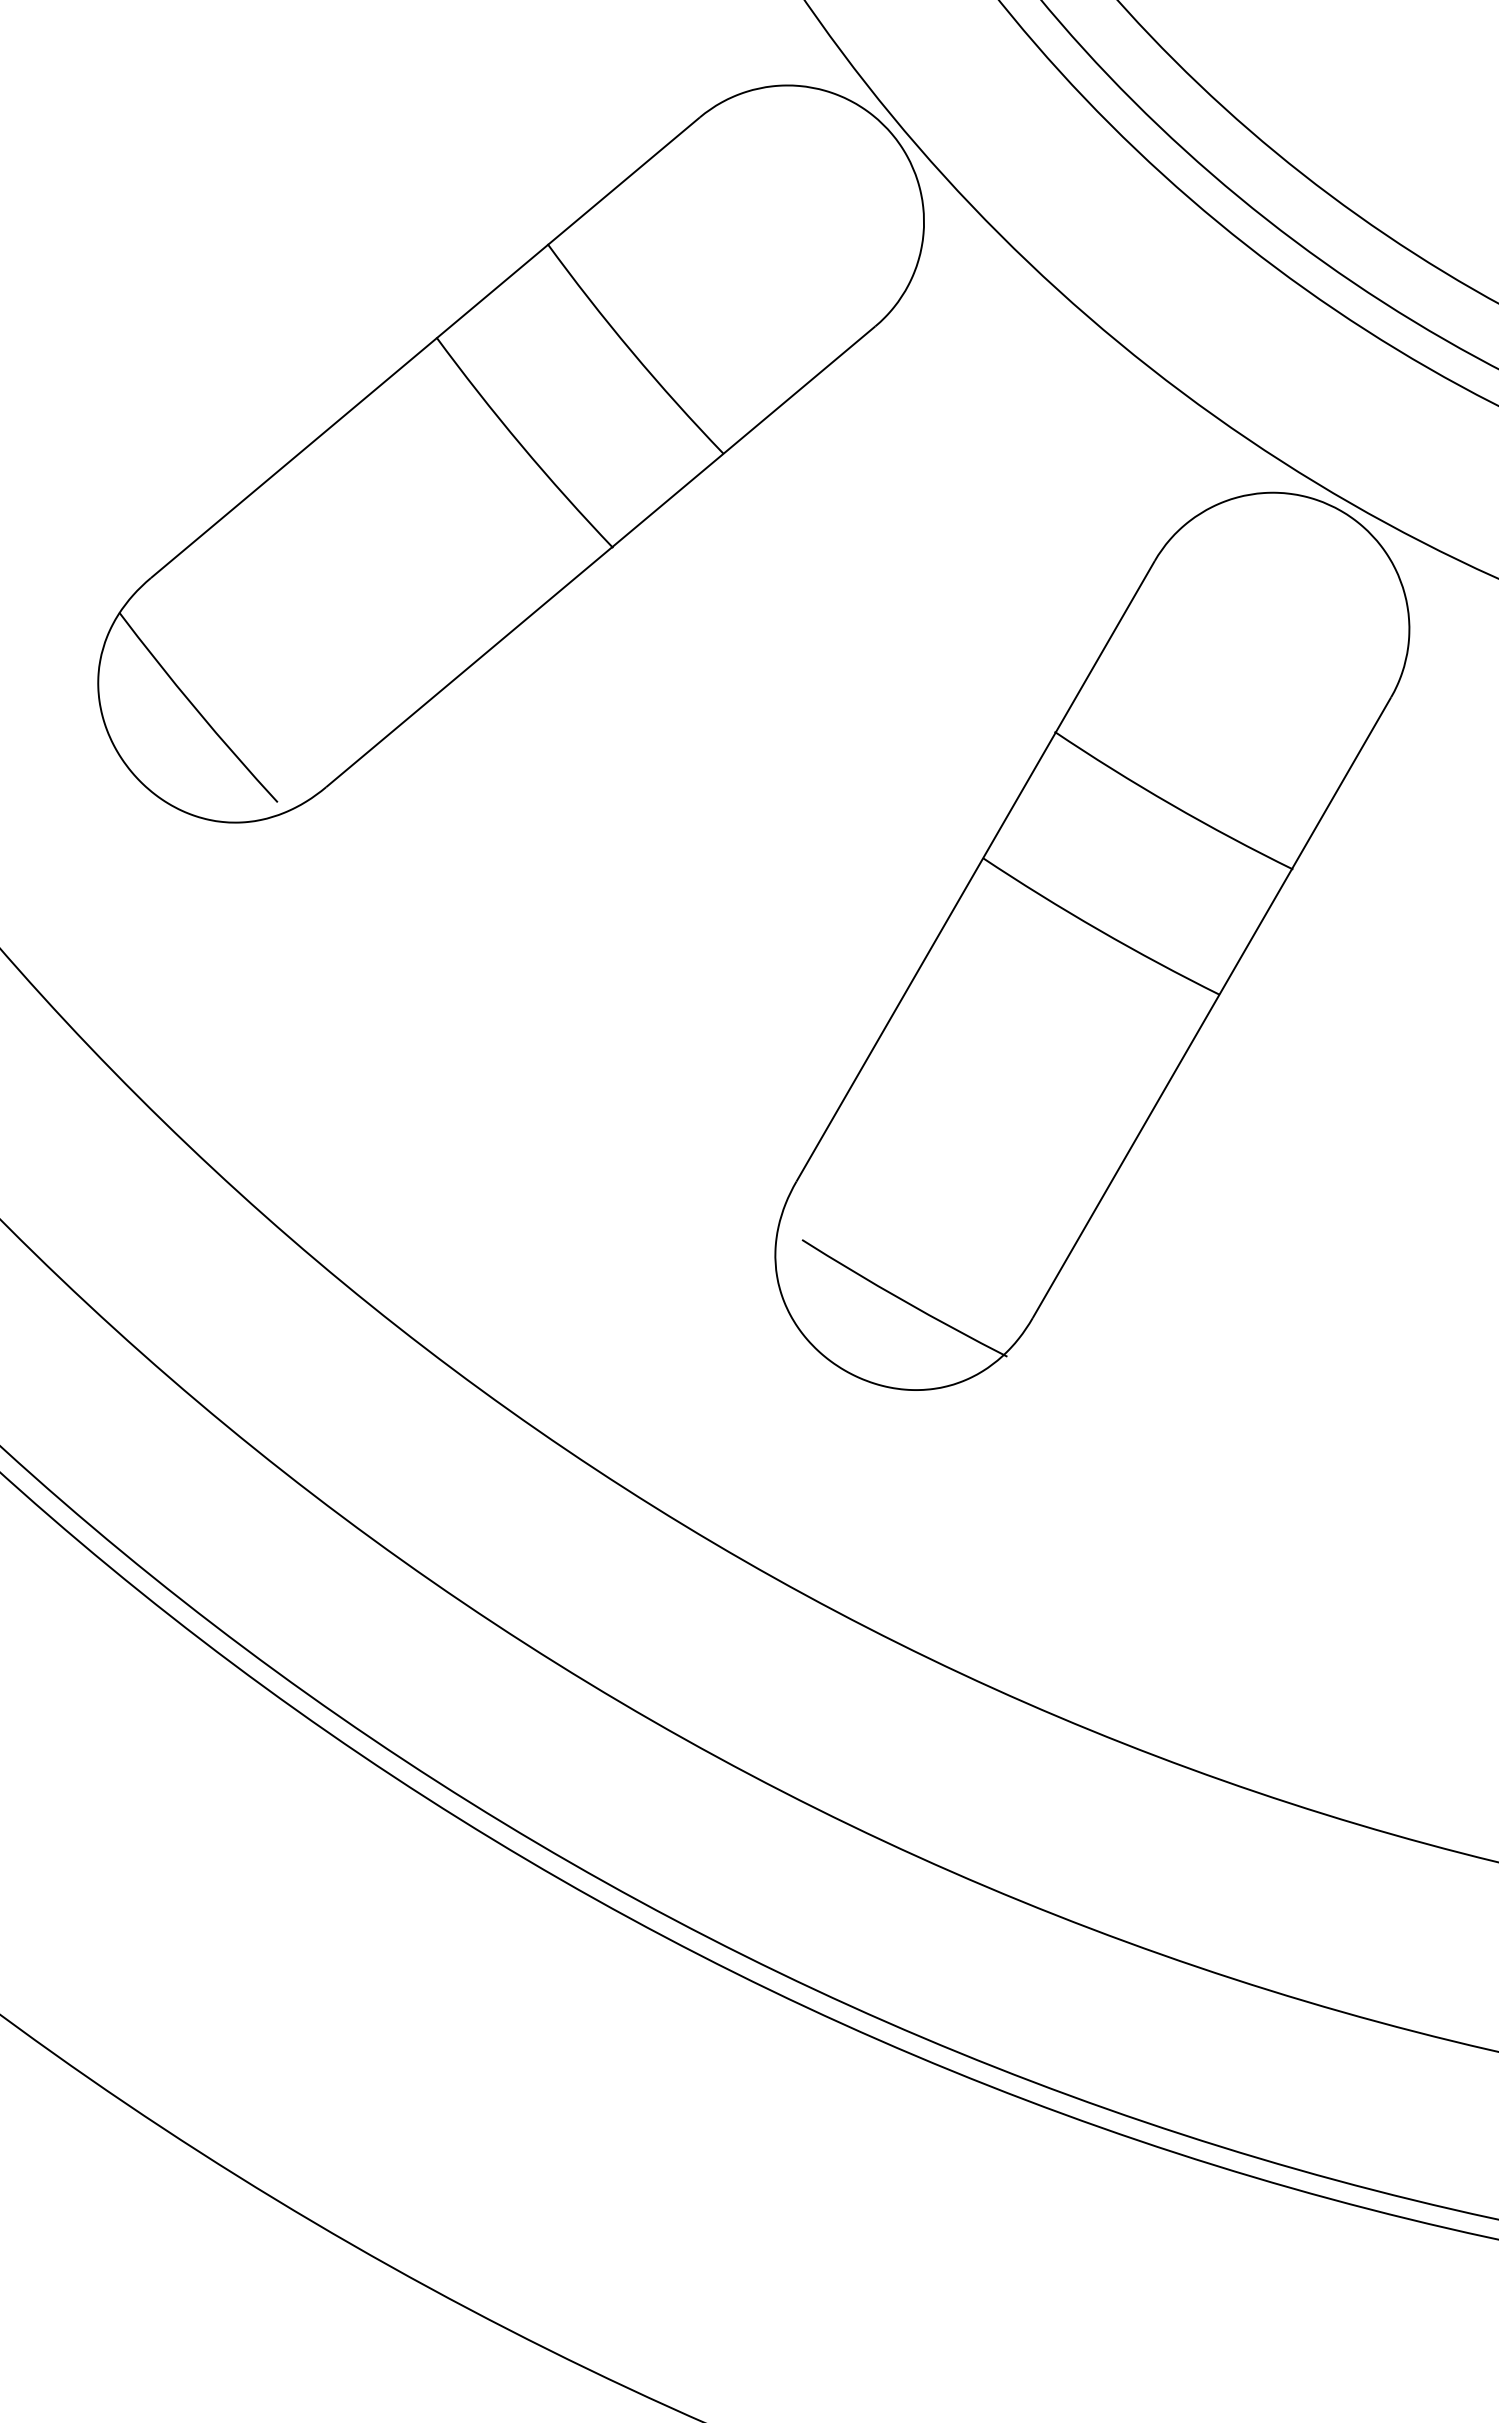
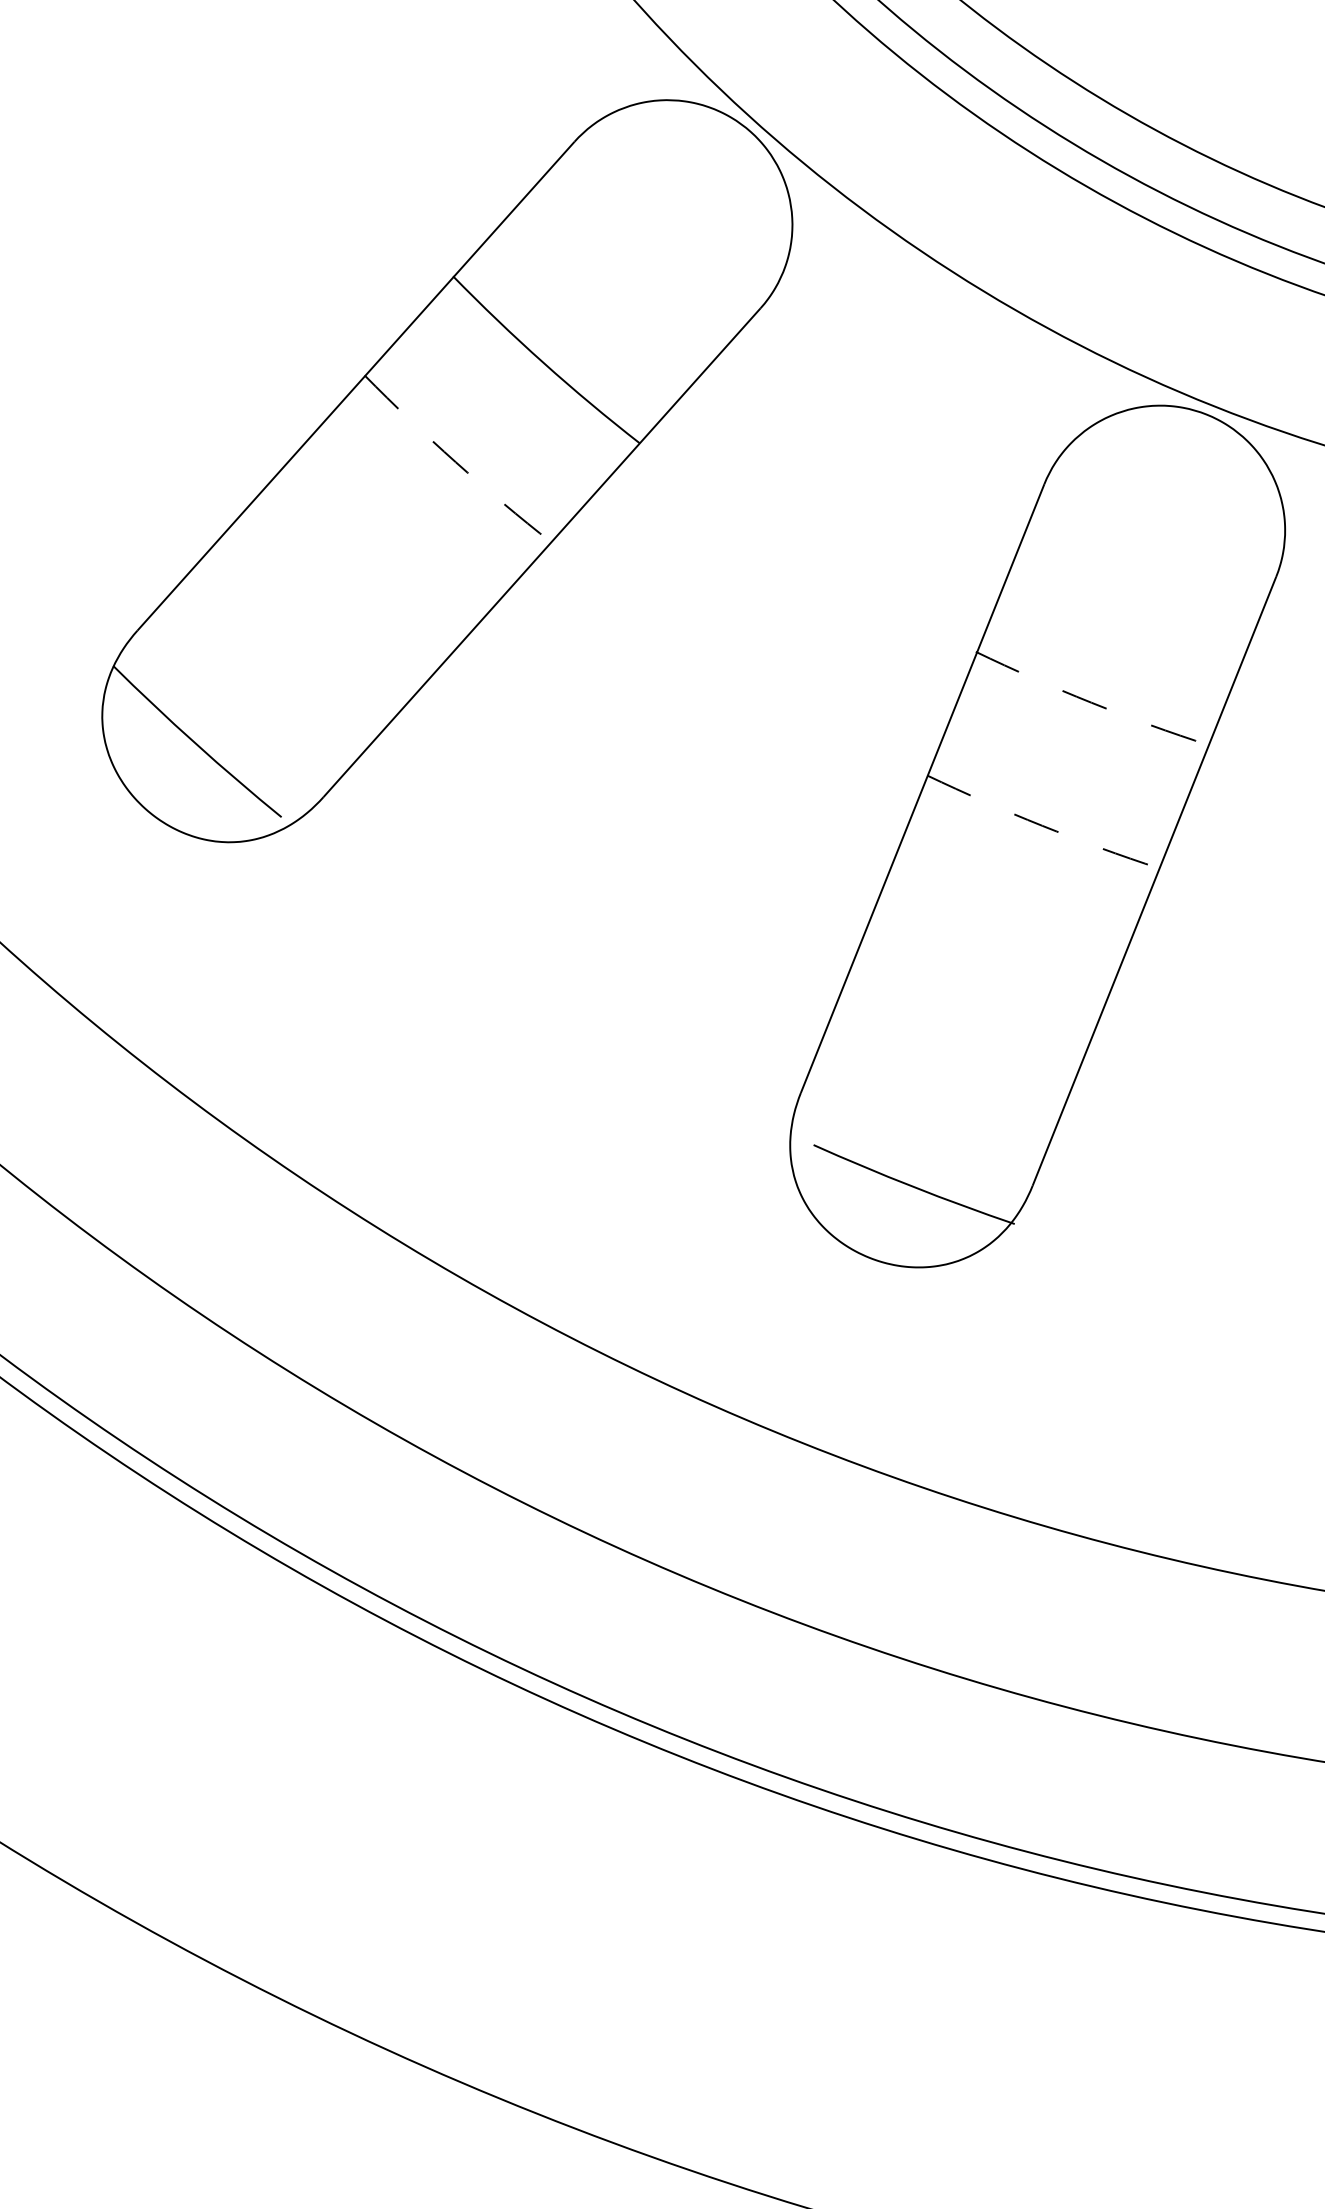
arc: (521, 445) -> (455, 462), solid -> dashed
arc: (1171, 804) -> (1091, 702), solid -> dashed
arc: (1099, 930) -> (1042, 826), solid -> dashed

